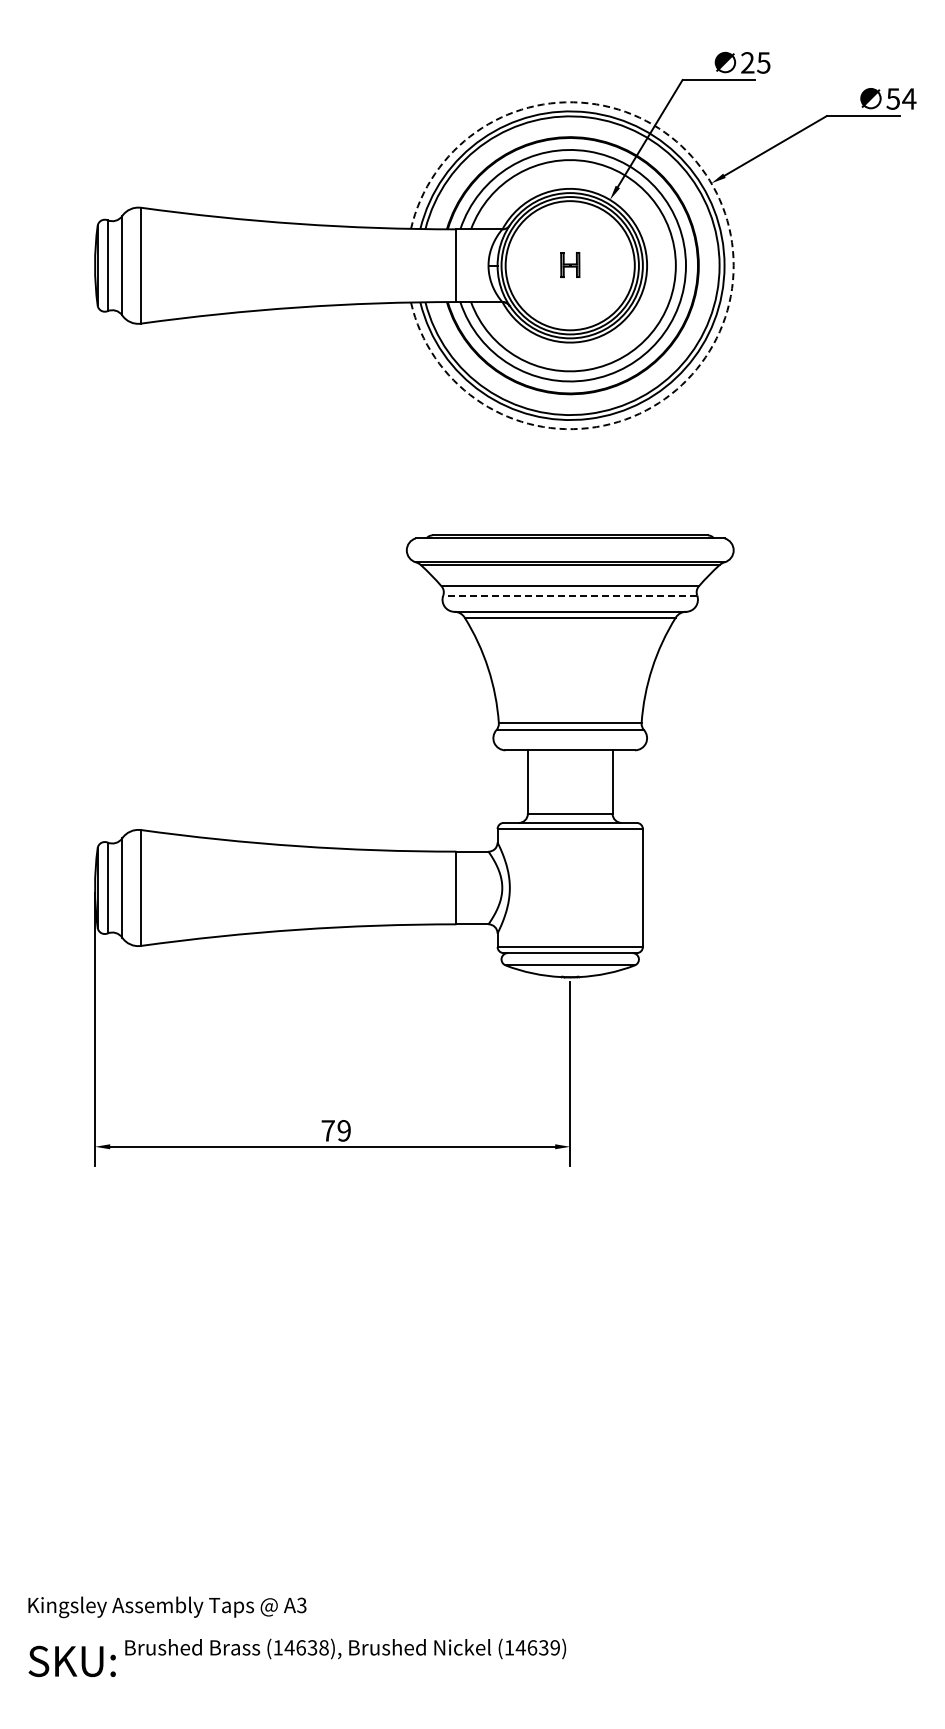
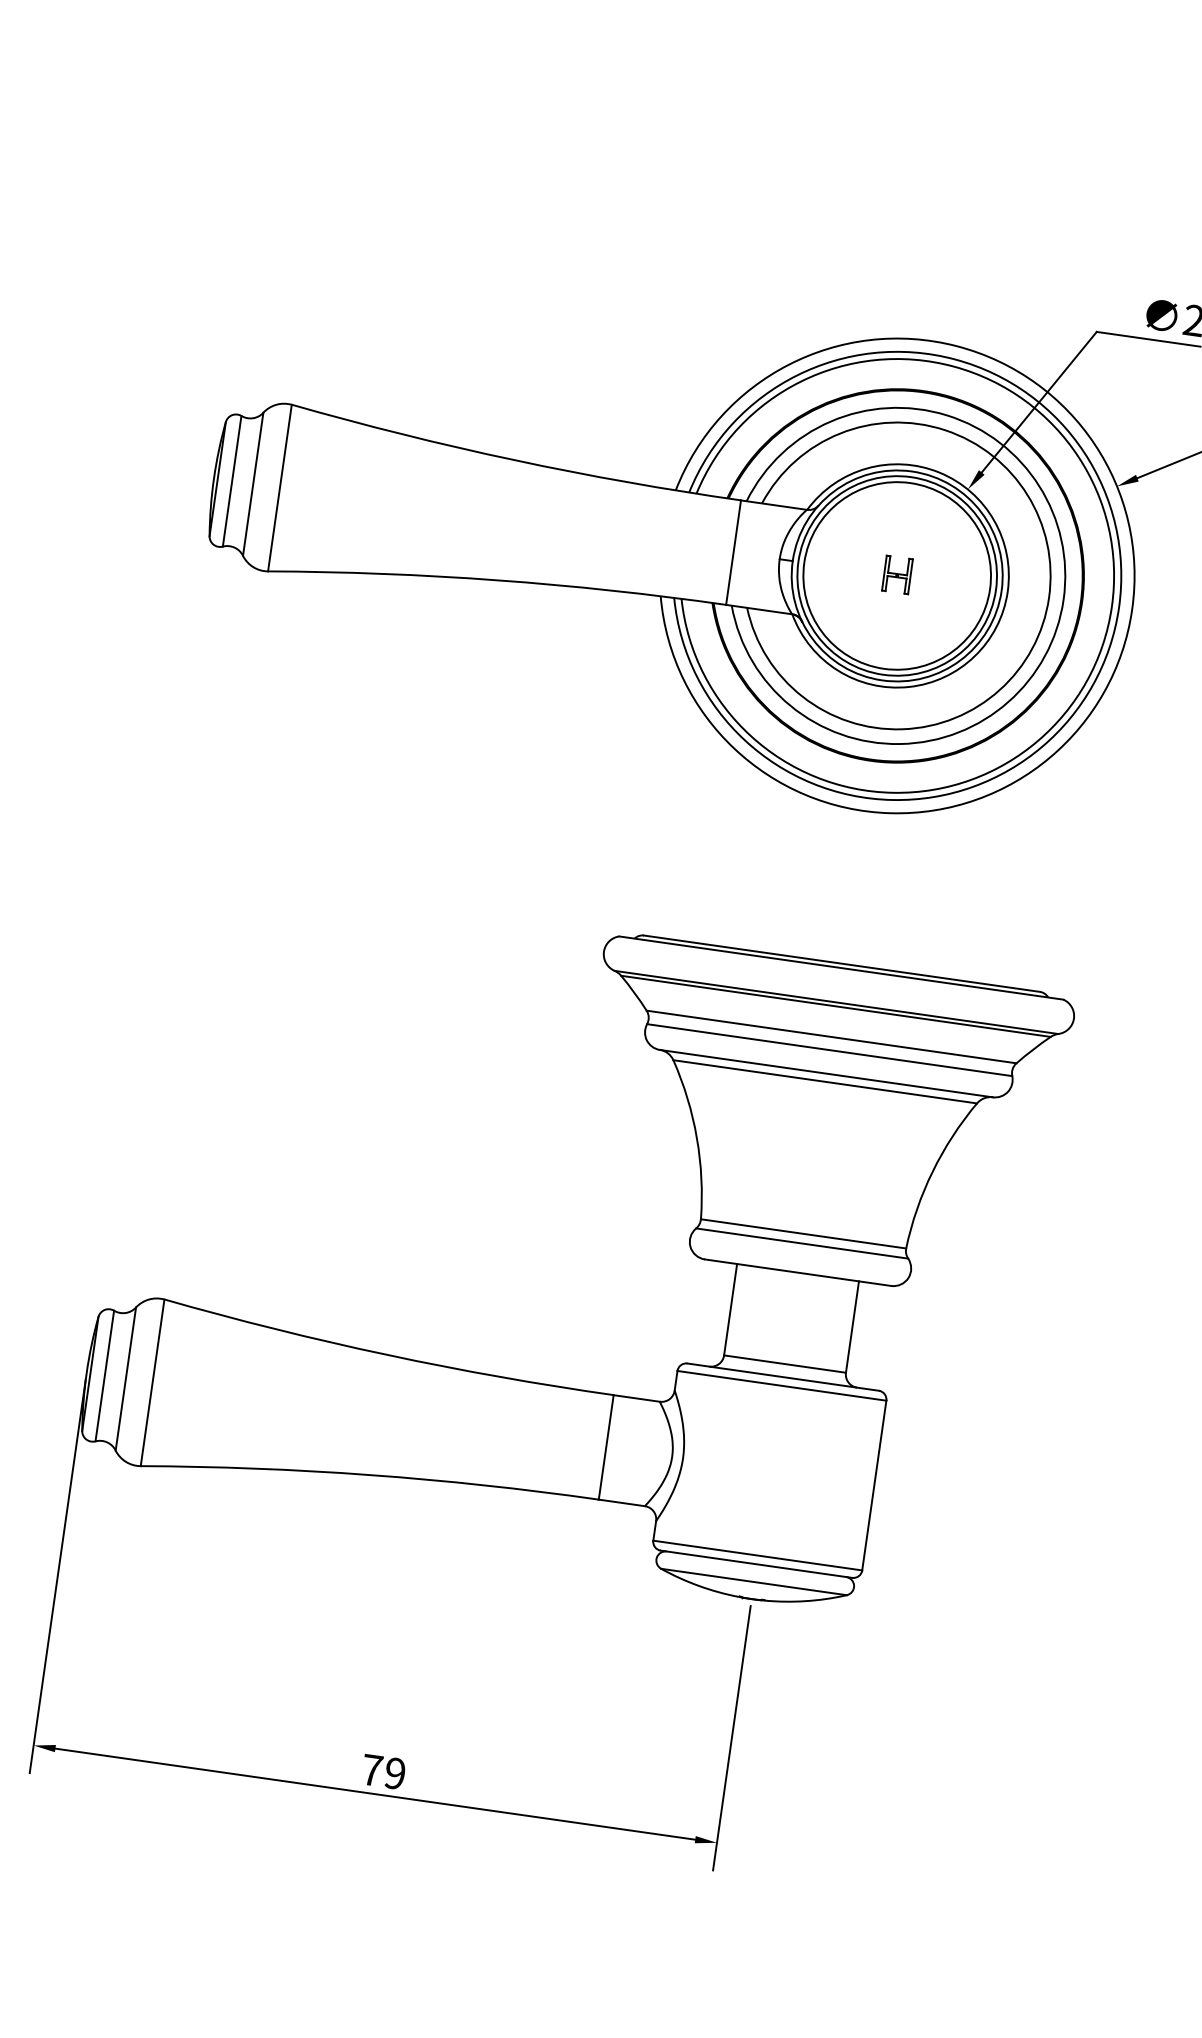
arc: (733, 265) -> (1131, 609), dashed -> solid
line: (570, 595) -> (830, 1050), dashed -> solid

